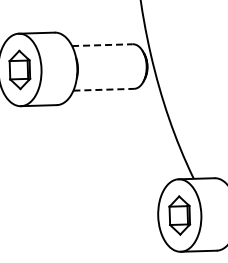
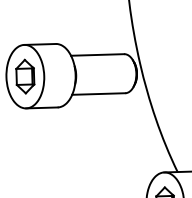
line: (102, 45) -> (97, 55), dashed -> solid
line: (104, 89) -> (99, 93), dashed -> solid

